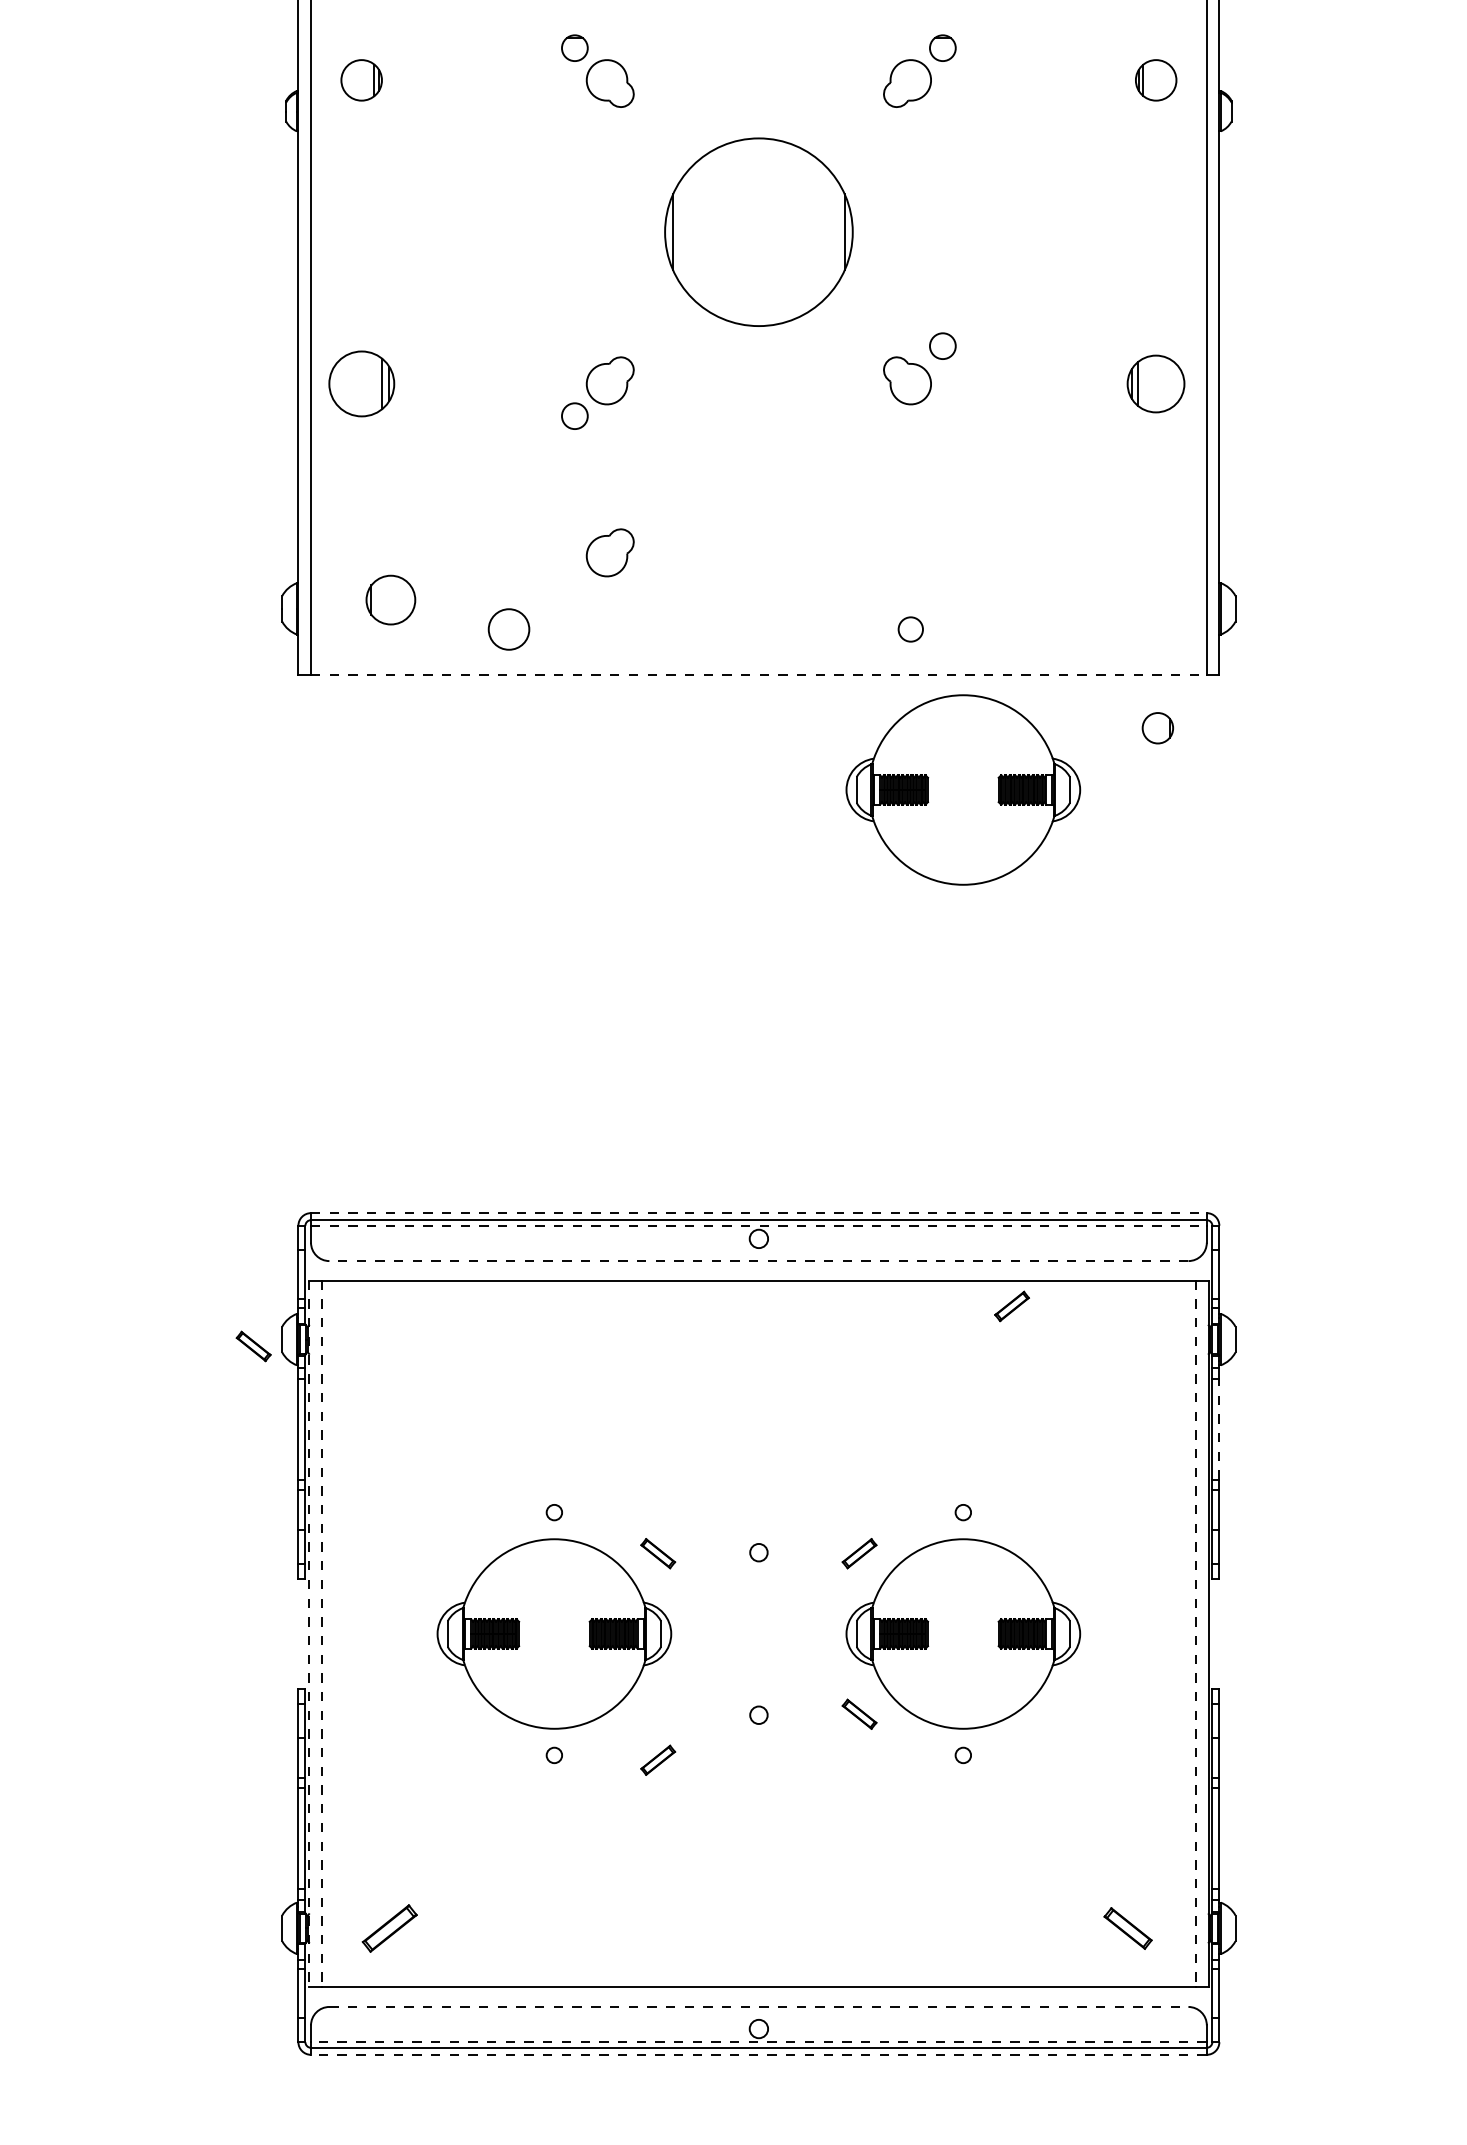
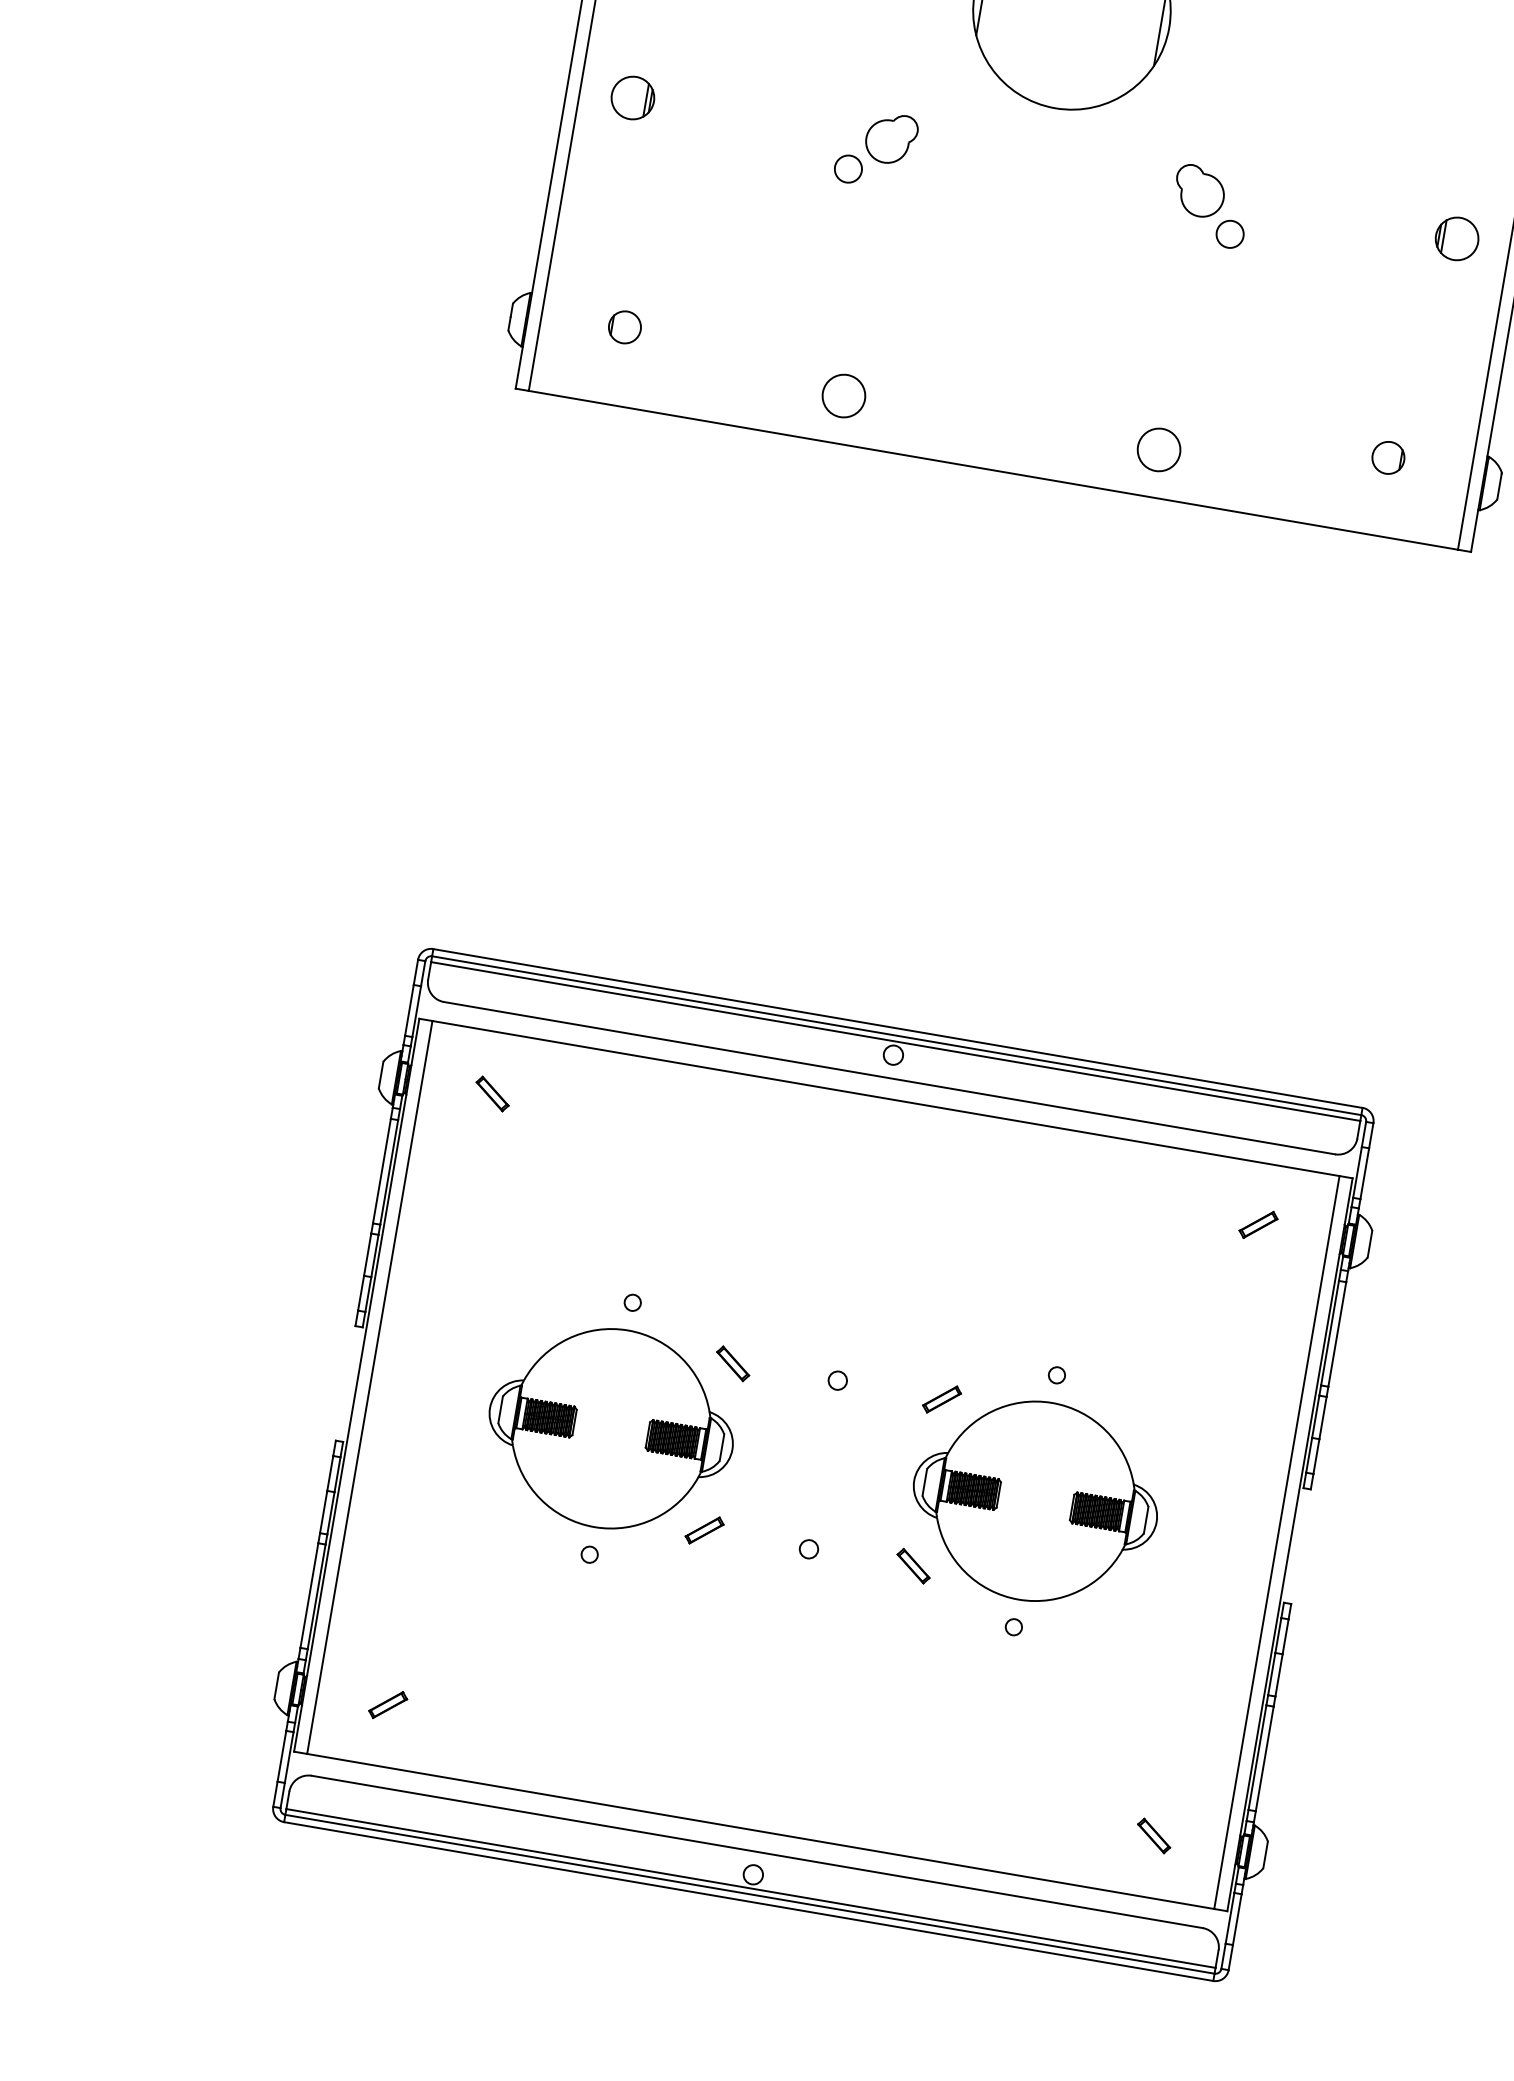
circle: (942, 345) -> (1229, 233), moved
part: (361, 384) -> (632, 98), size x0.62
part: (1156, 384) -> (1457, 239), size x0.71
part: (609, 552) -> (860, 316), removed
part: (390, 600) -> (624, 327), size x0.62
circle: (508, 629) -> (843, 395), moved
circle: (910, 629) -> (1158, 449), size x1.67
line: (758, 675) -> (992, 470), dashed -> solid
part: (1157, 728) -> (1387, 458), moved
part: (963, 789) -> (1185, 625), removed
line: (758, 1213) -> (897, 1028), dashed -> solid
line: (758, 1225) -> (895, 1041), dashed -> solid
line: (758, 1261) -> (889, 1078), dashed -> solid
part: (1011, 1306) -> (1257, 1224), moved
part: (253, 1346) -> (492, 1094), moved
line: (1219, 1428) -> (1337, 1333), dashed -> solid
line: (309, 1634) -> (357, 1385), dashed -> solid
line: (321, 1634) -> (369, 1387), dashed -> solid
line: (1196, 1634) -> (1277, 1543), dashed -> solid
part: (658, 1759) -> (705, 1529), moved
part: (389, 1928) -> (387, 1705), size x0.62
part: (1127, 1928) -> (1153, 1835), size x0.71
line: (759, 2006) -> (757, 1851), dashed -> solid
line: (758, 2042) -> (750, 1888), dashed -> solid
line: (758, 2054) -> (748, 1901), dashed -> solid

